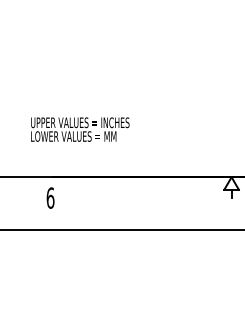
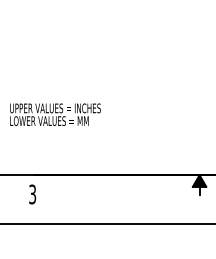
text: (80, 129) -> (55, 114), moved
fill: (231, 183) -> (199, 180), added
text: (50, 197) -> (32, 193), 6 -> 3

